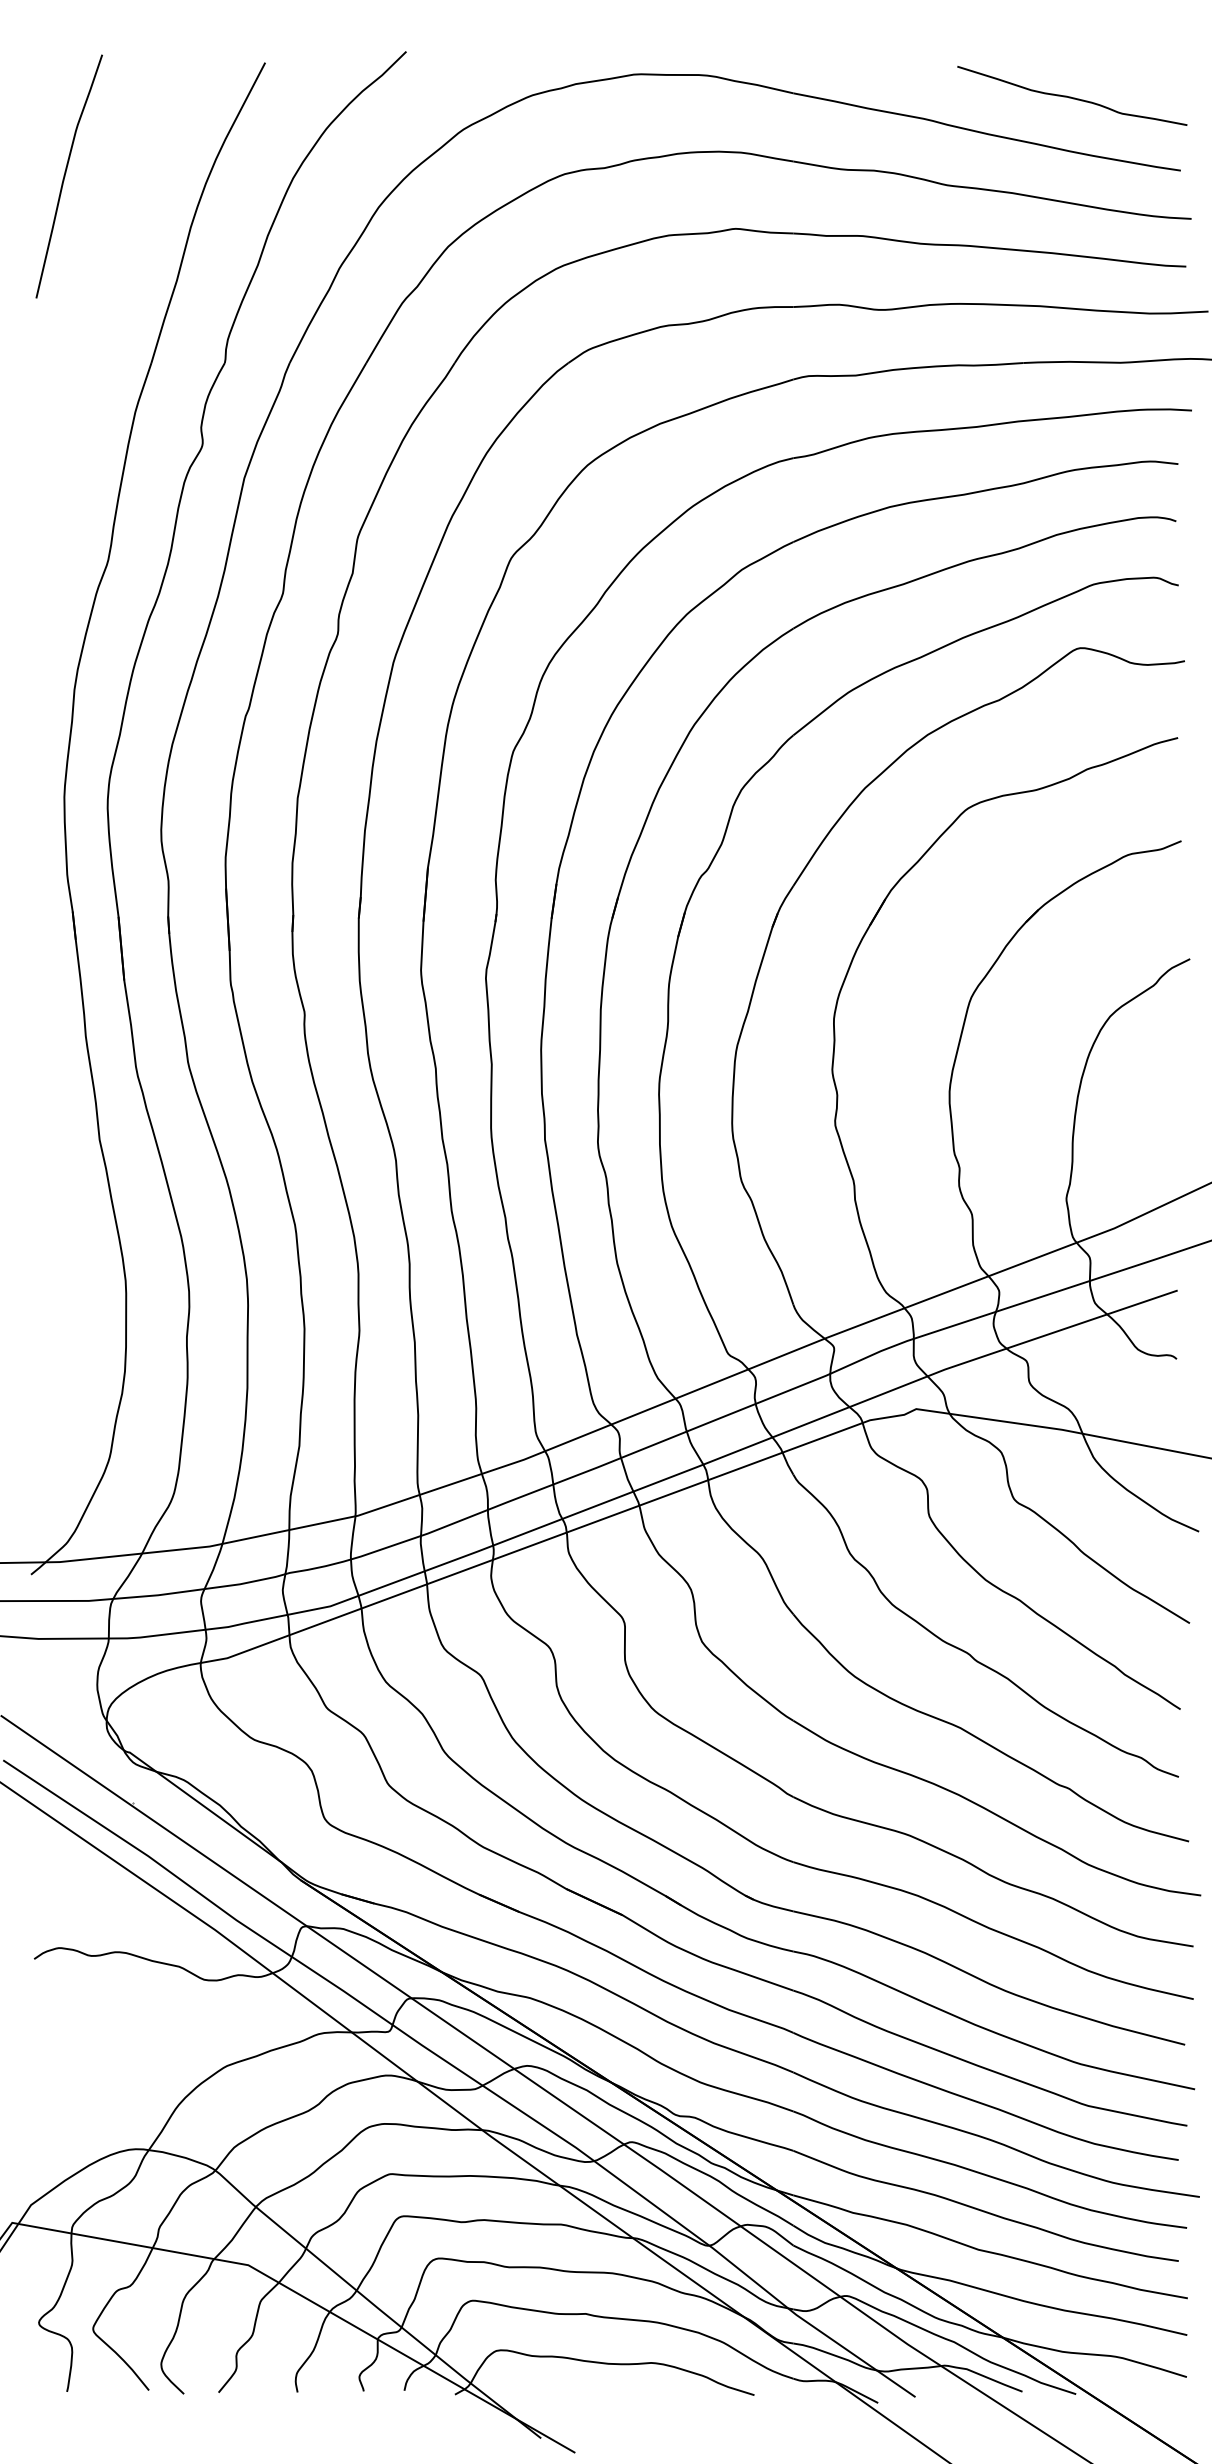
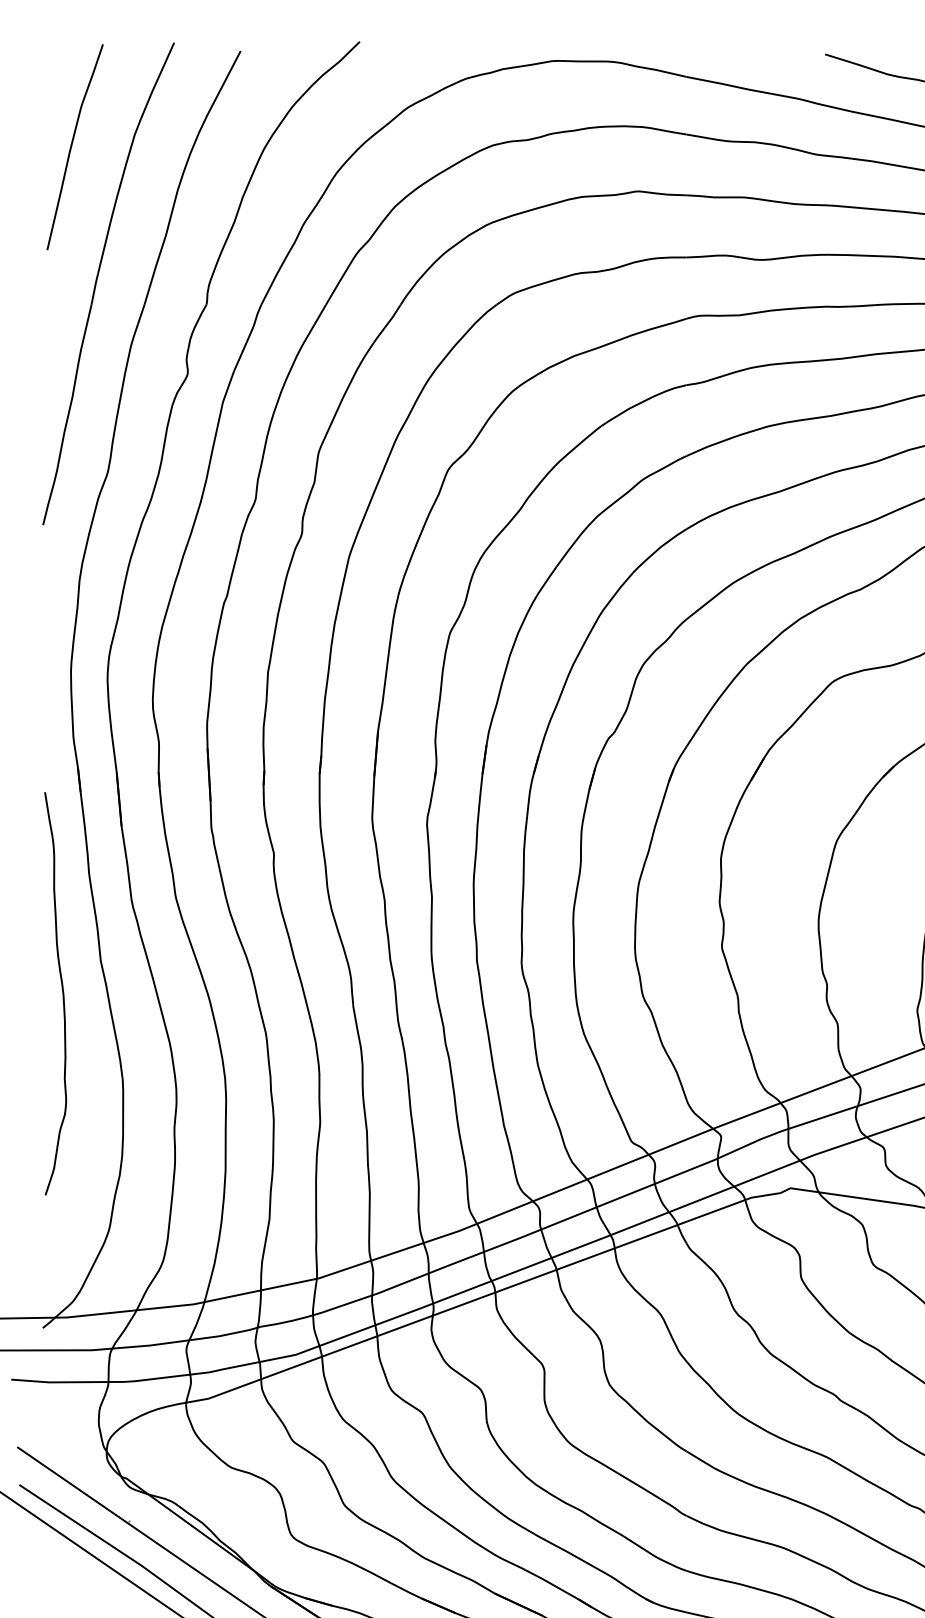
part: (95, 335) -> (97, 281), added
curve: (53, 1174) -> (61, 990), added

